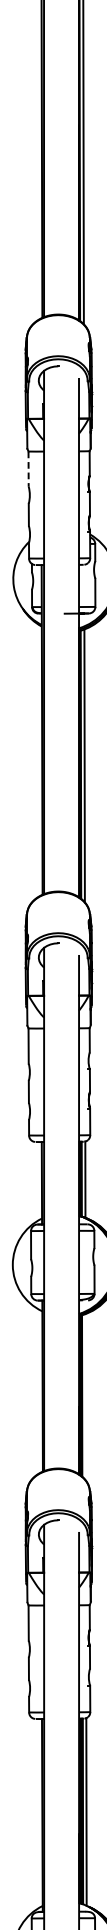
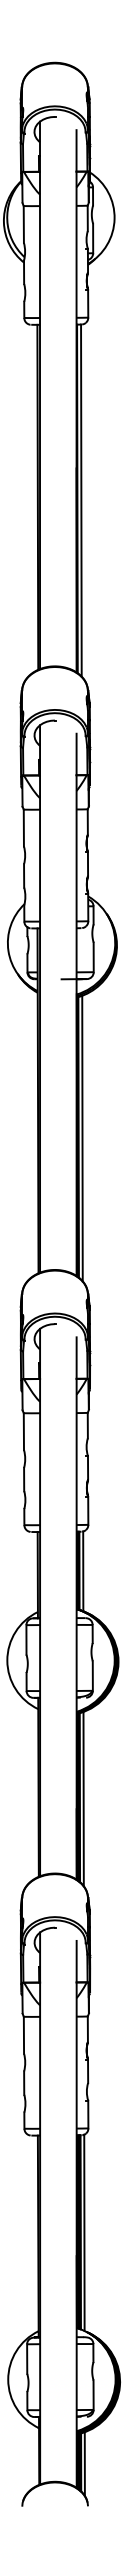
line: (28, 469) -> (23, 828), dashed -> solid
line: (85, 1397) -> (83, 1799), added

